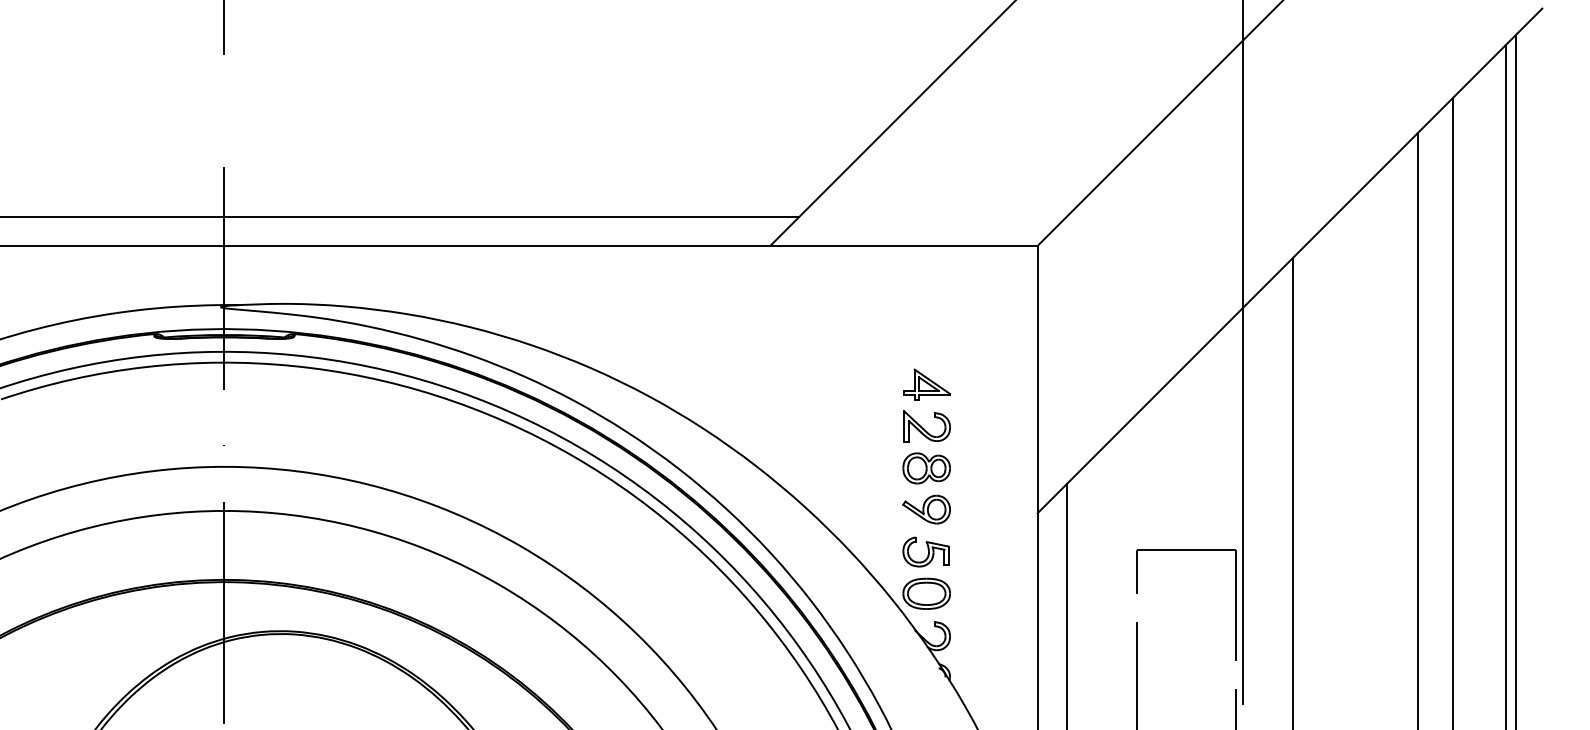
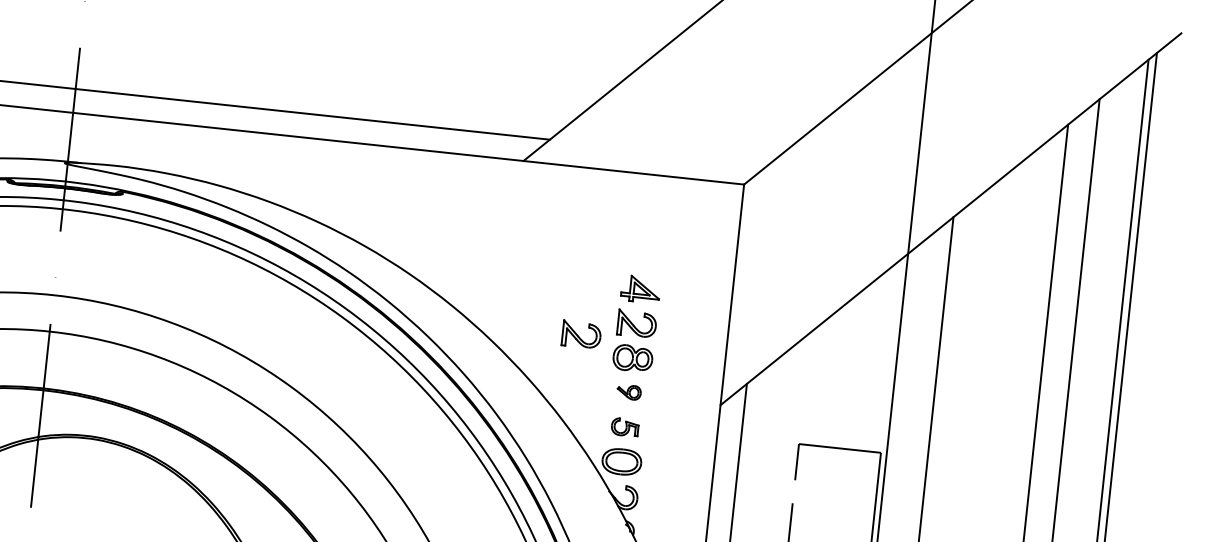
part: (861, 446) -> (581, 334), added
part: (926, 509) -> (629, 392), size x0.6
part: (925, 551) -> (624, 426), size x0.7

